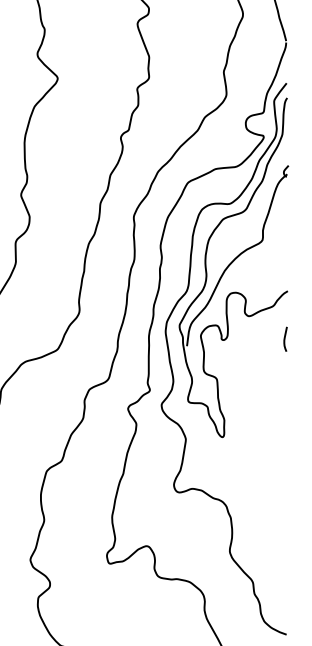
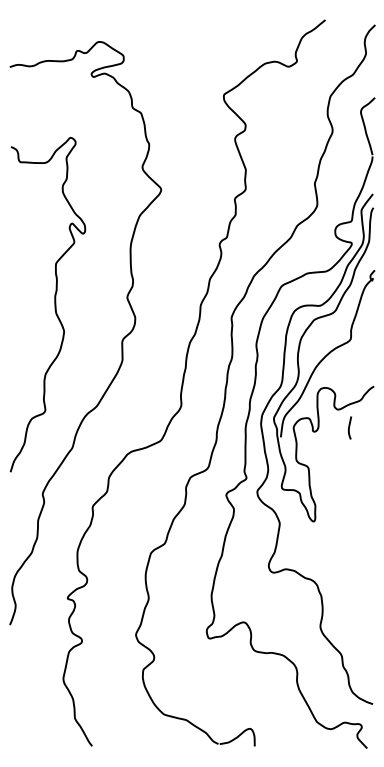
curve: (285, 338) -> (349, 427), moved

